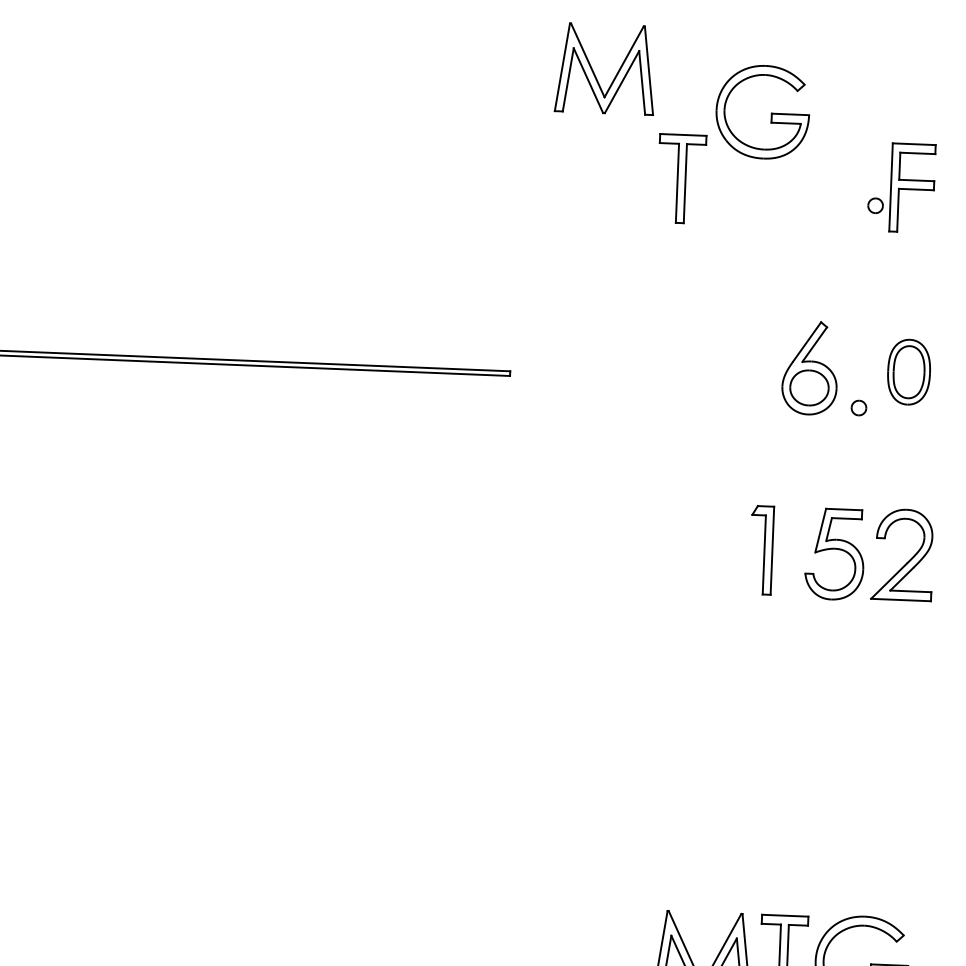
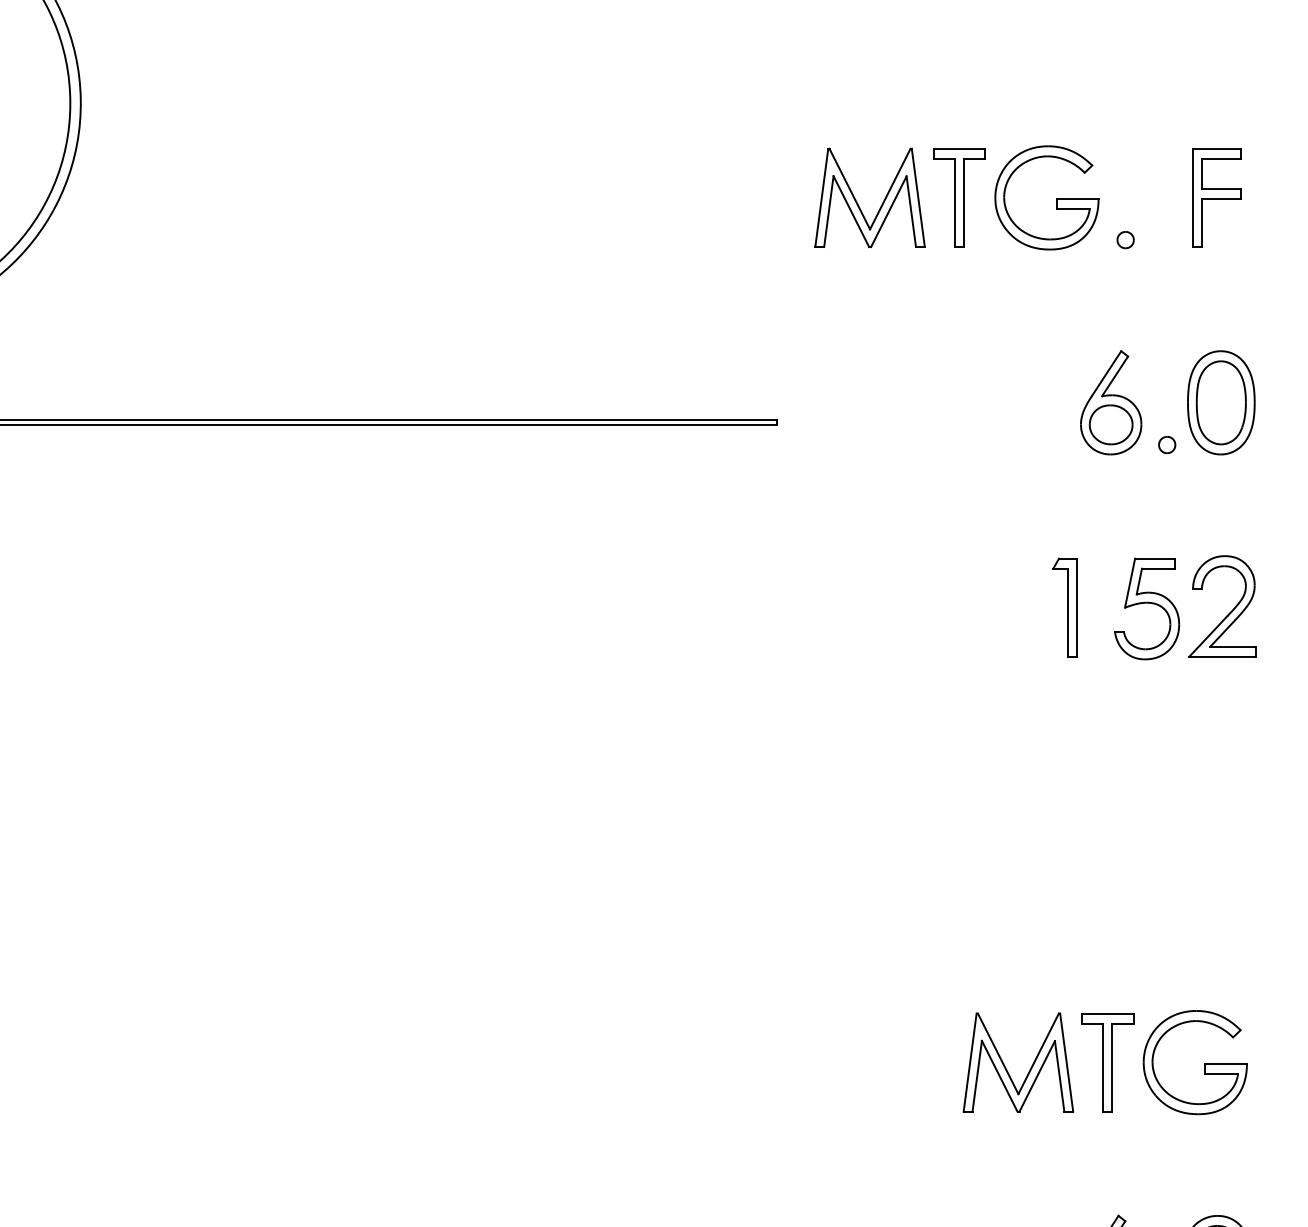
part: (595, 73) -> (858, 203), moved
part: (771, 113) -> (1056, 198), moved
part: (875, 206) -> (1125, 240), moved
part: (909, 371) -> (1221, 402), size x1.43

